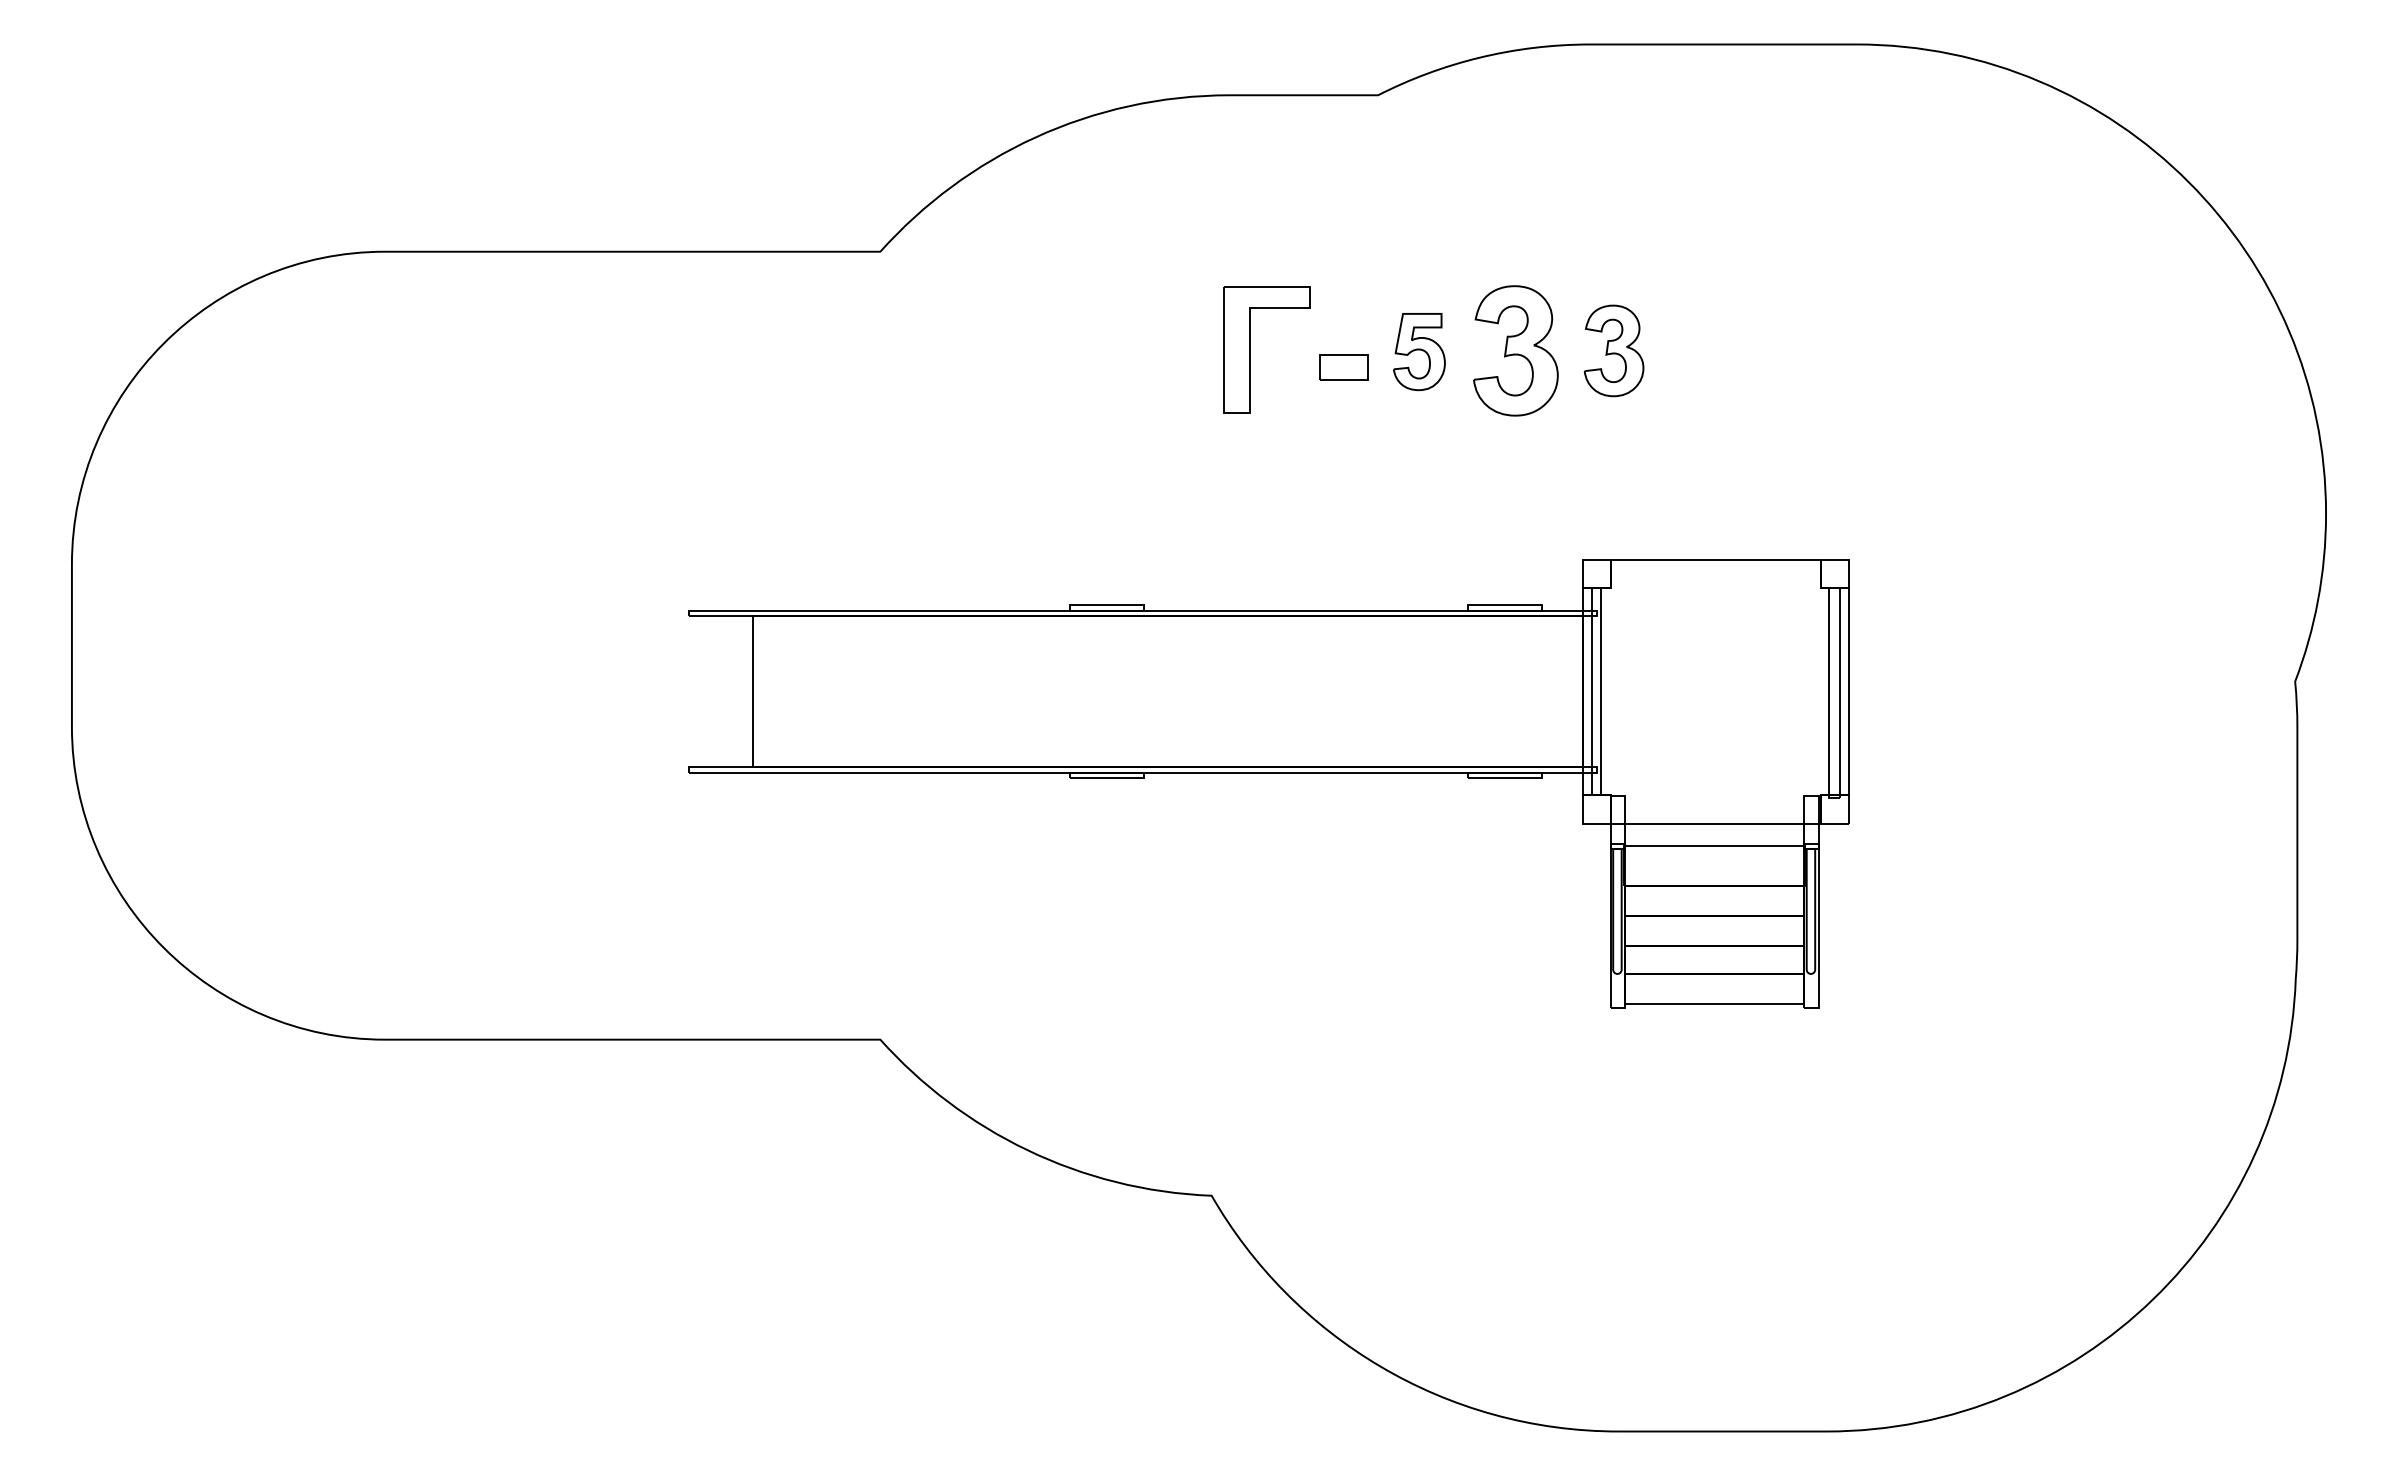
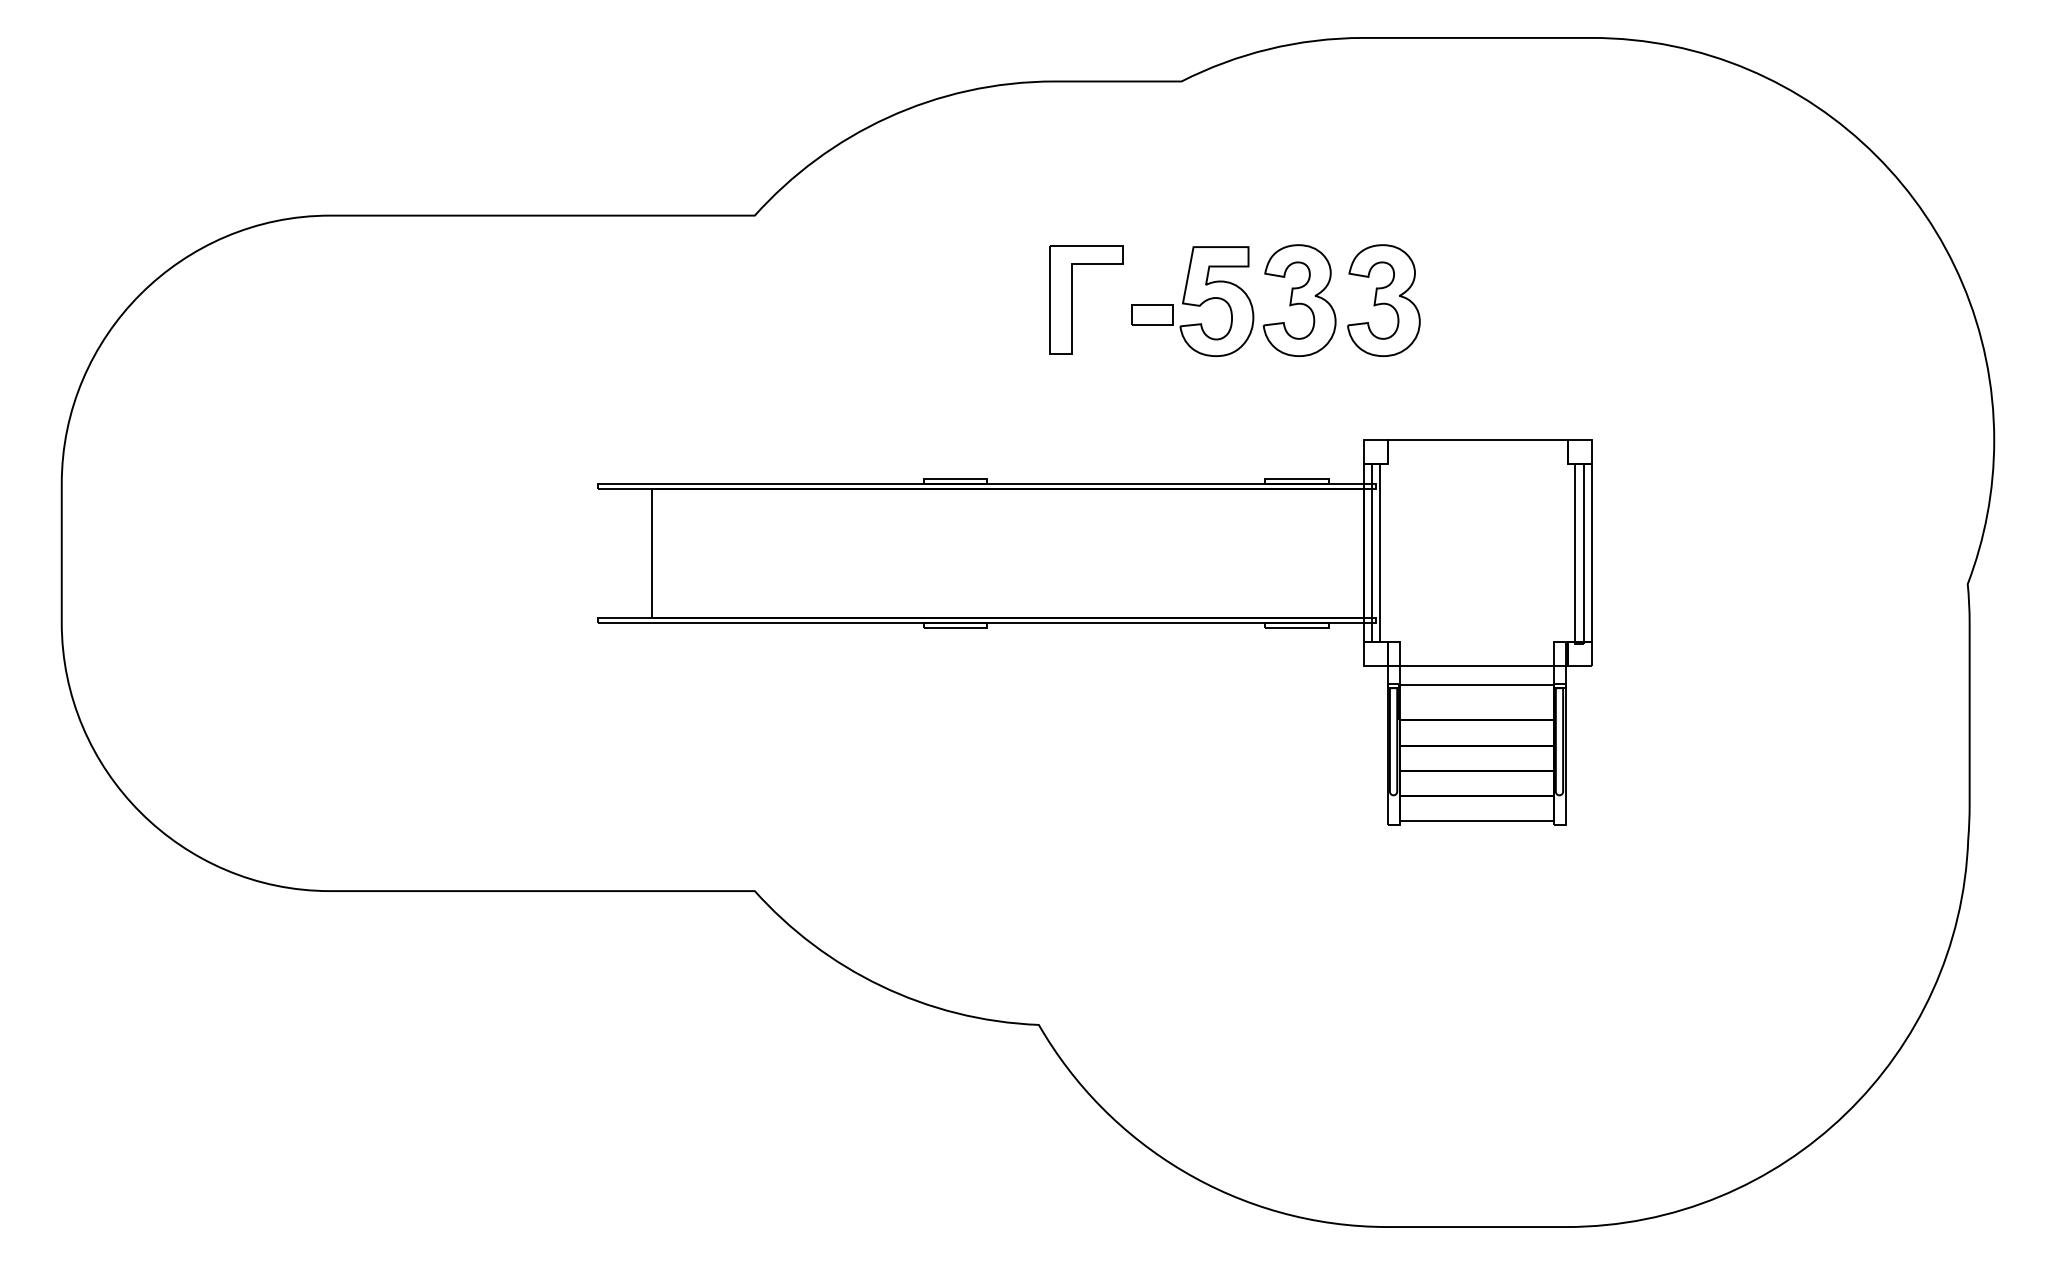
part: (1613, 350) -> (1383, 300), size x1.43
part: (1419, 351) -> (1217, 301), size x1.67
part: (1268, 773) -> (1094, 623), moved

